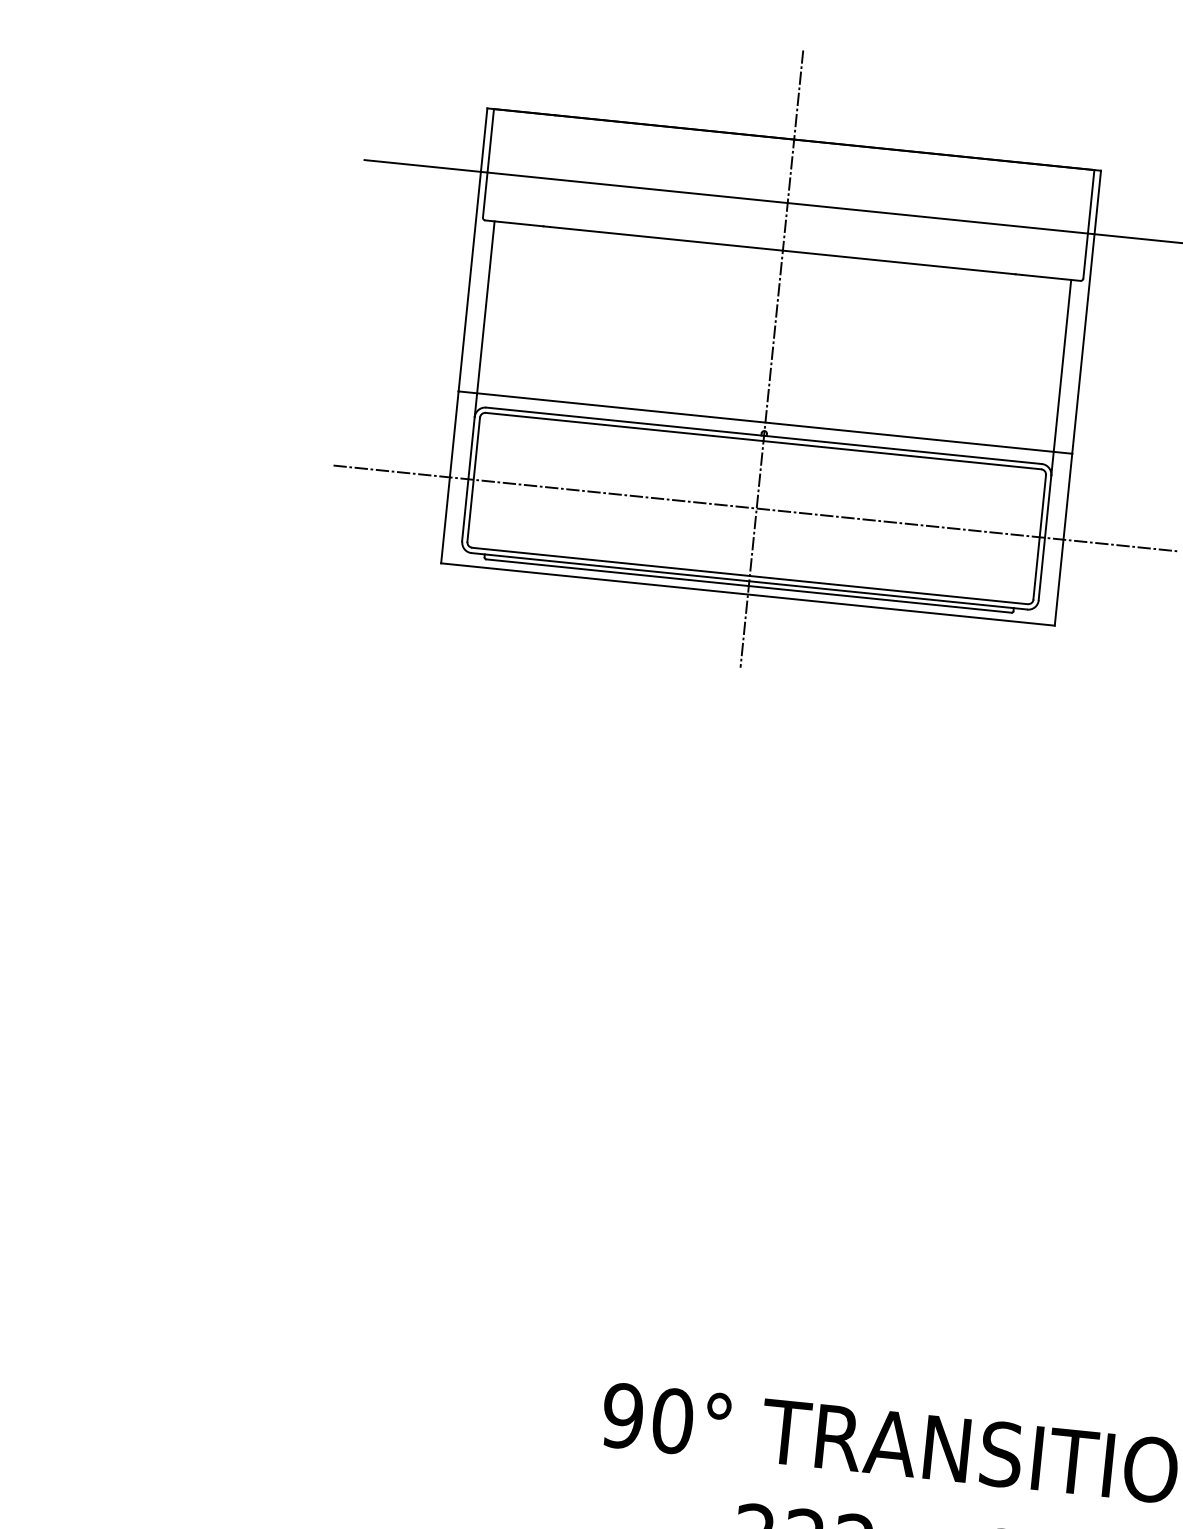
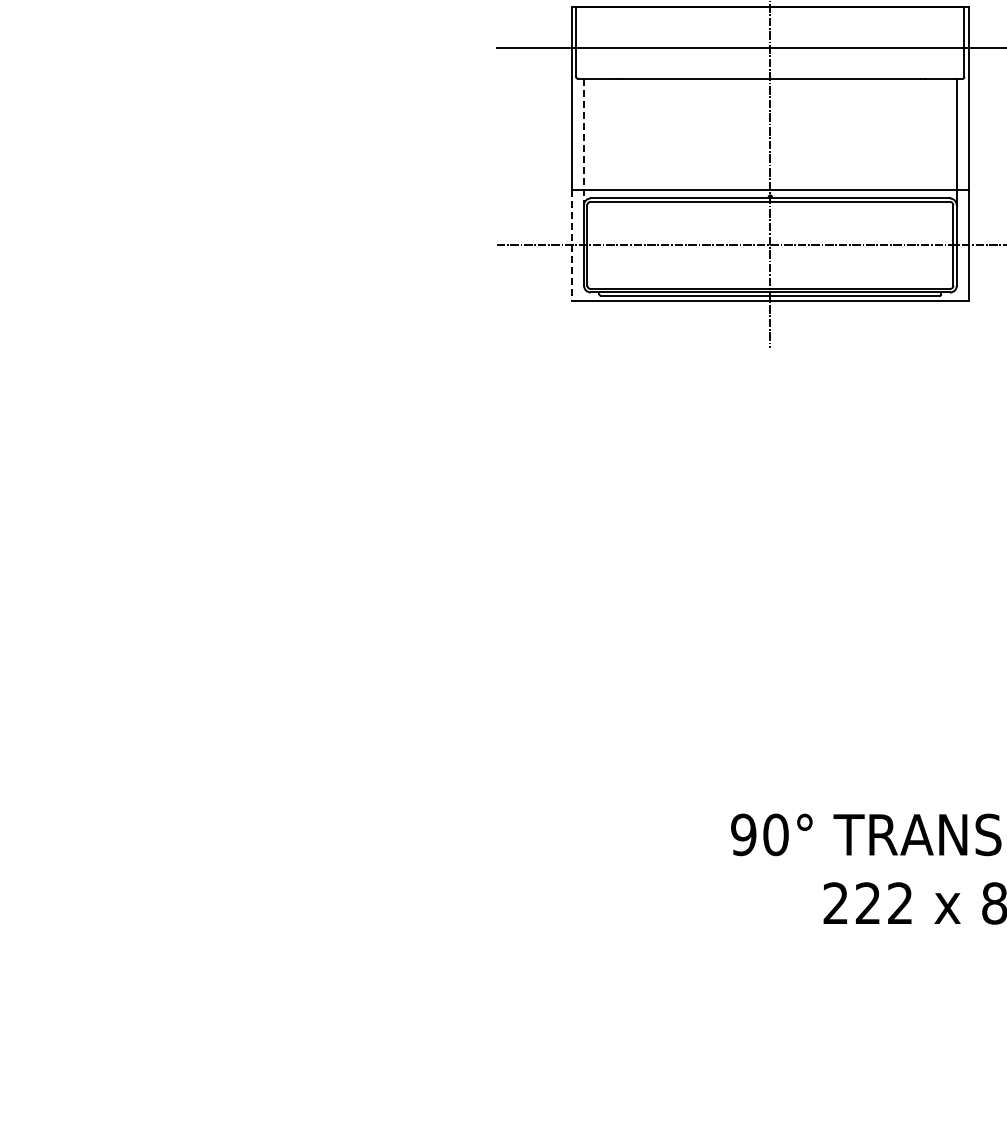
line: (483, 319) -> (583, 142), solid -> dashed
line: (449, 477) -> (571, 245), solid -> dashed

